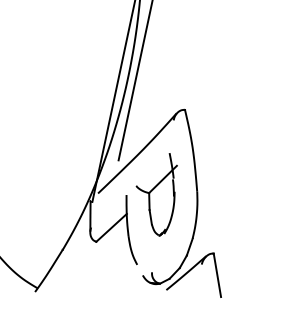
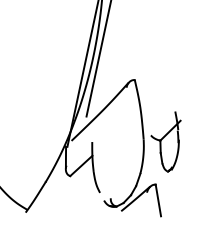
part: (156, 194) -> (165, 141), moved

